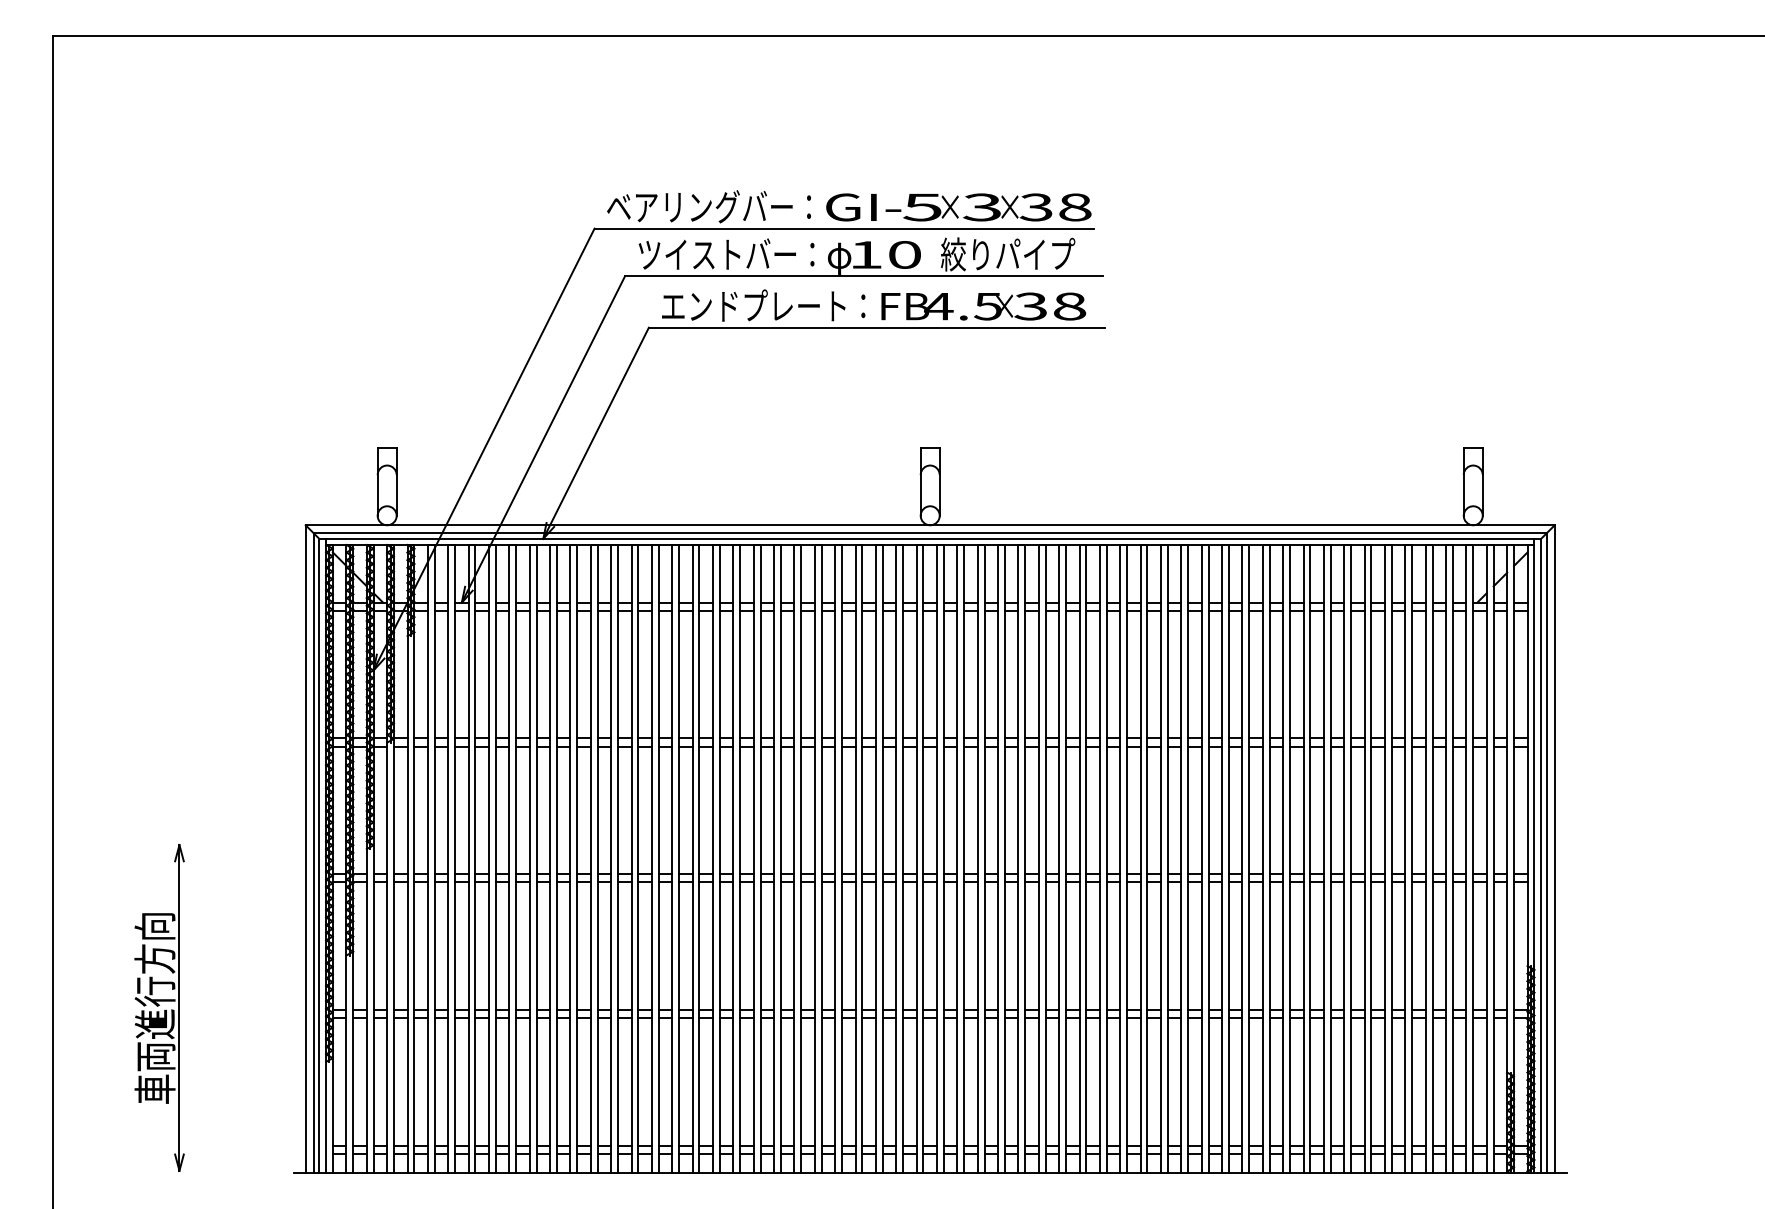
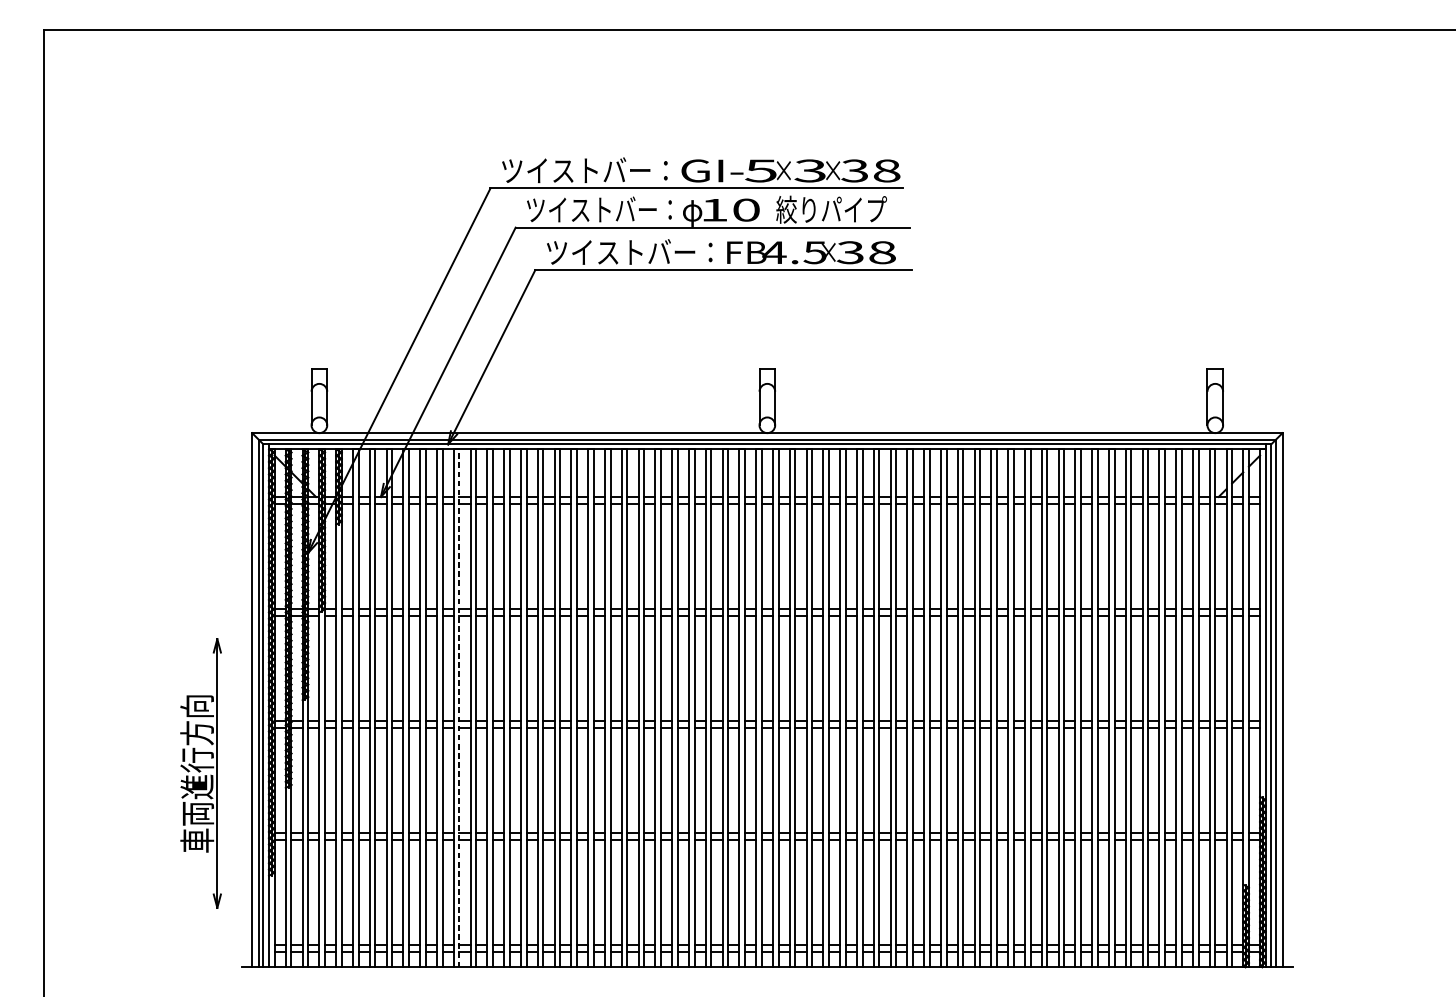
text: (709, 206) -> (585, 170), ベアリングバー： -> ツイストバー：
text: (763, 305) -> (629, 251), エンドプレート： -> ツイストバー：
line: (556, 858) -> (459, 708), solid -> dashed
part: (159, 1007) -> (200, 773), moved

